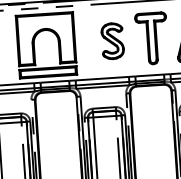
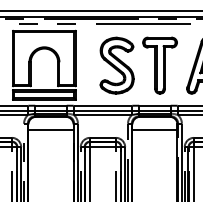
part: (112, 41) -> (116, 65), size x1.43
line: (150, 98) -> (154, 130), added
line: (55, 104) -> (50, 130), added

